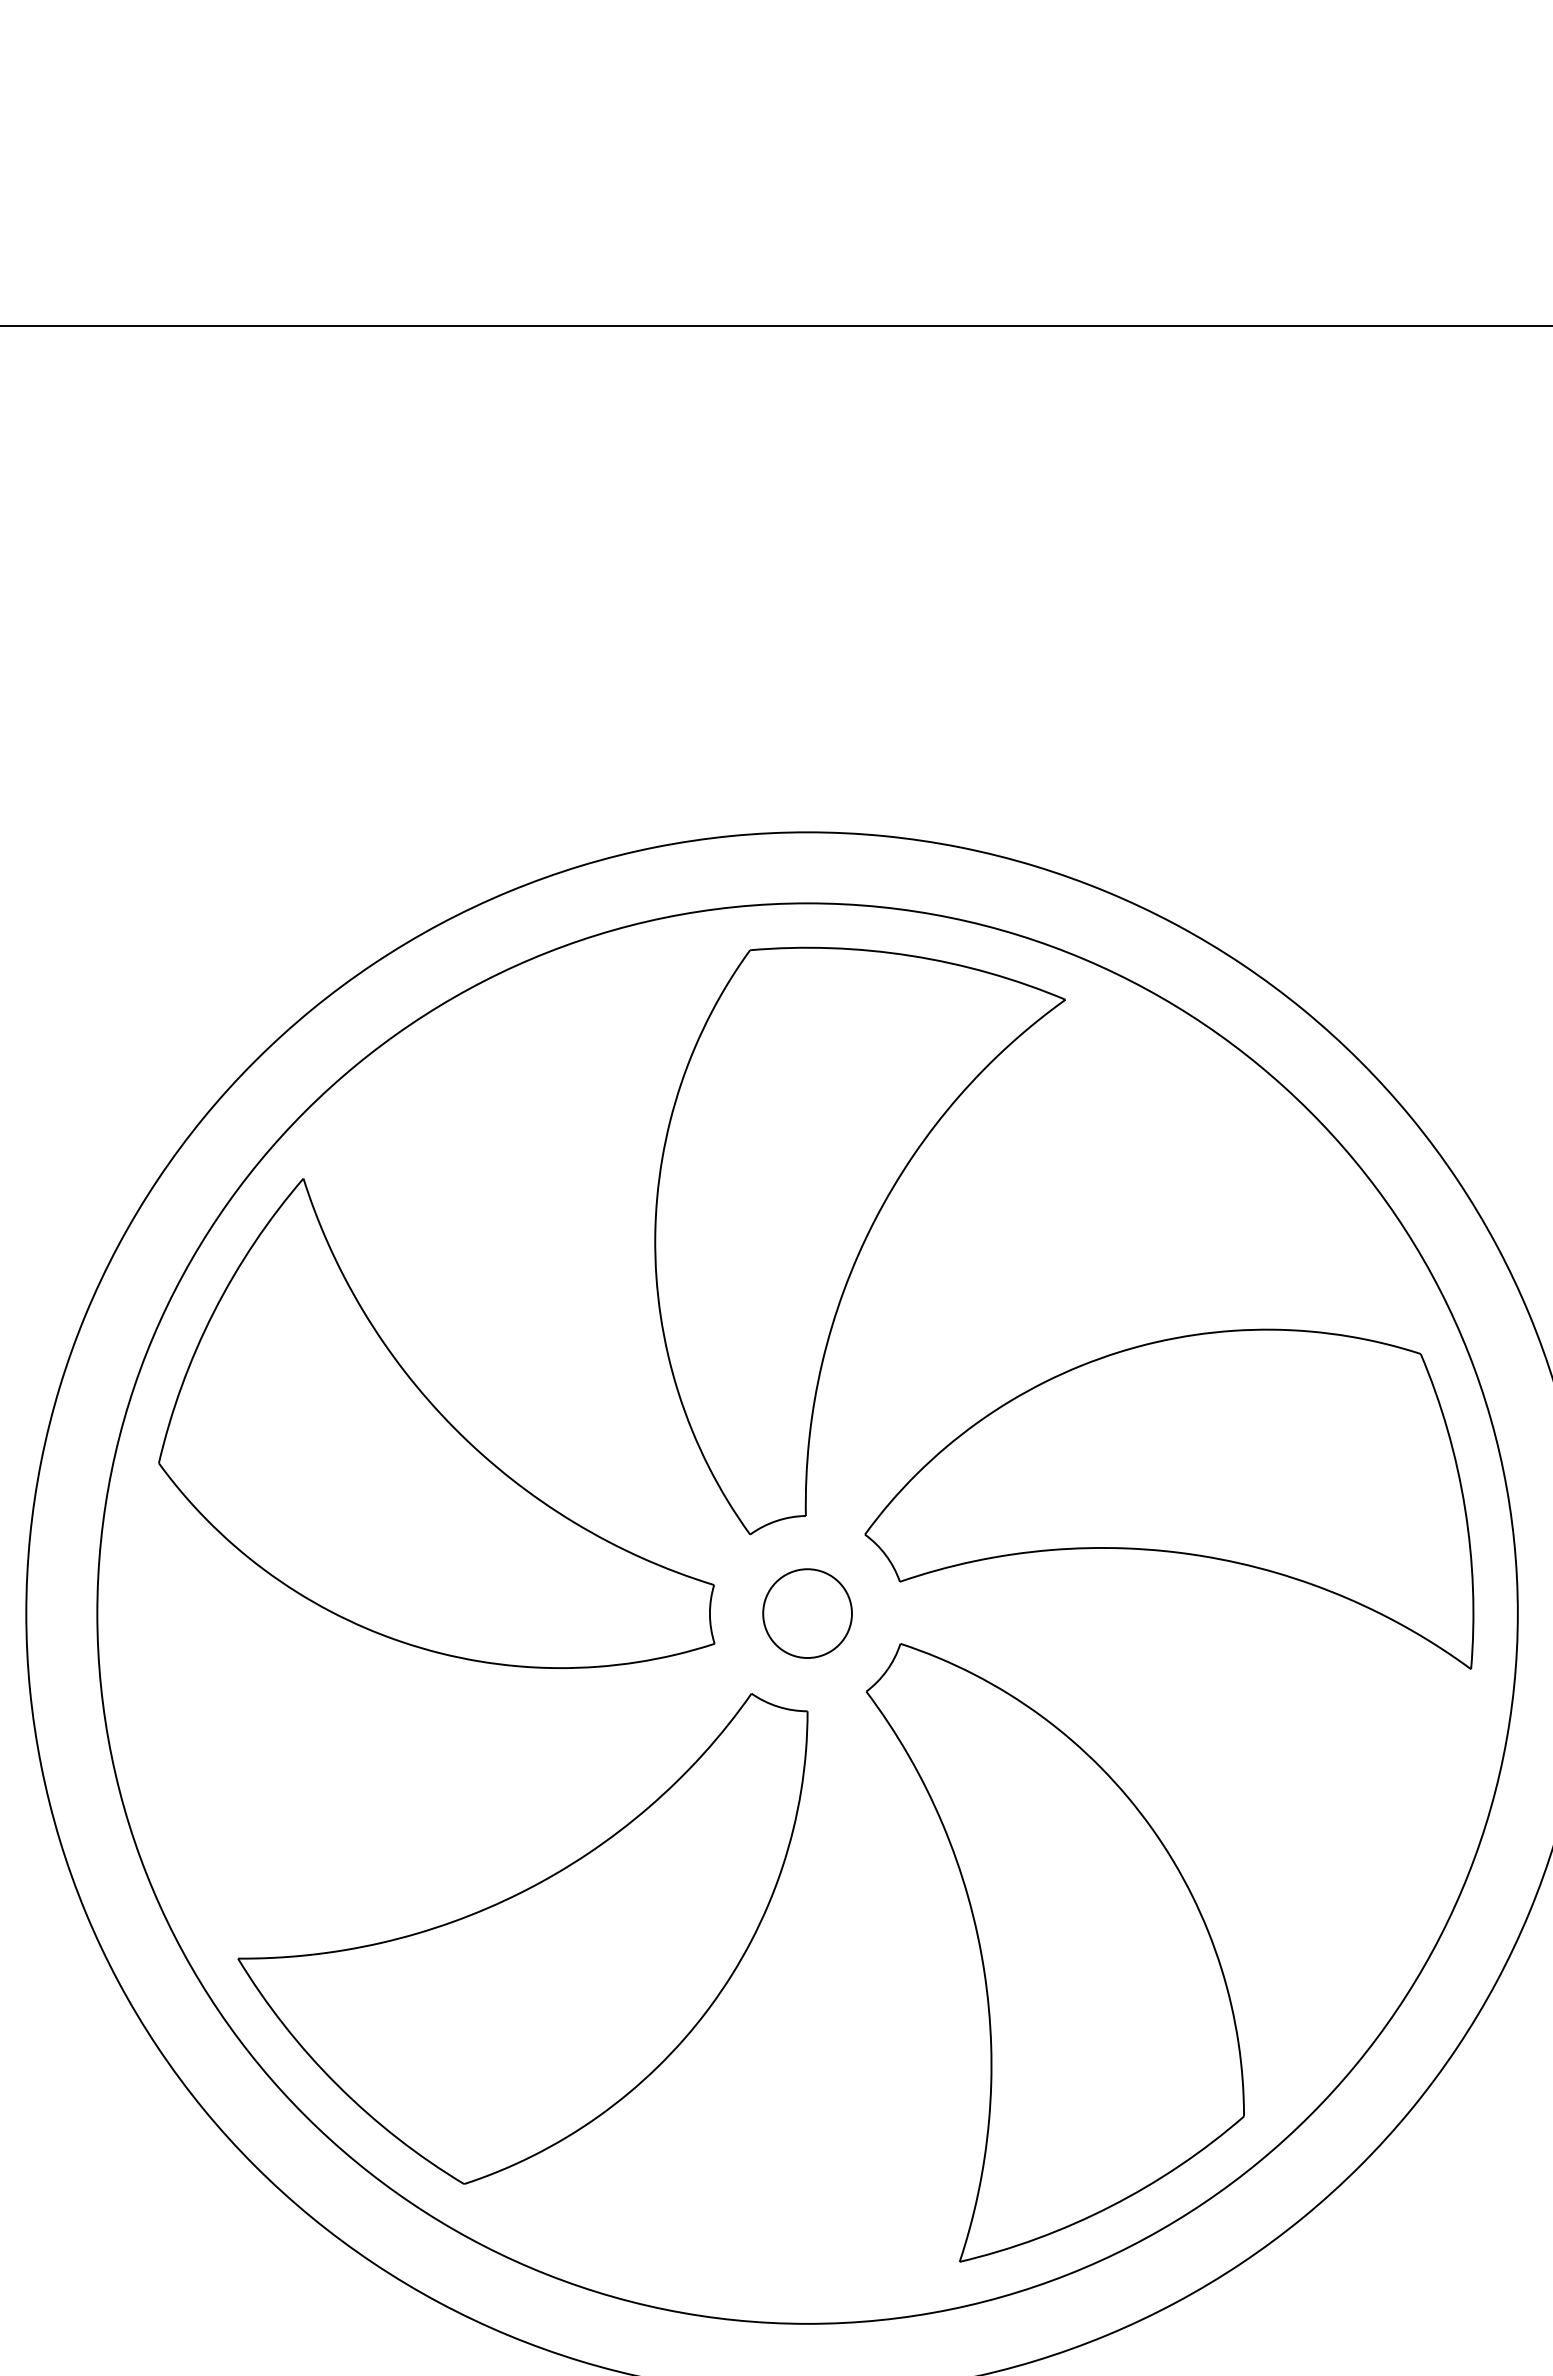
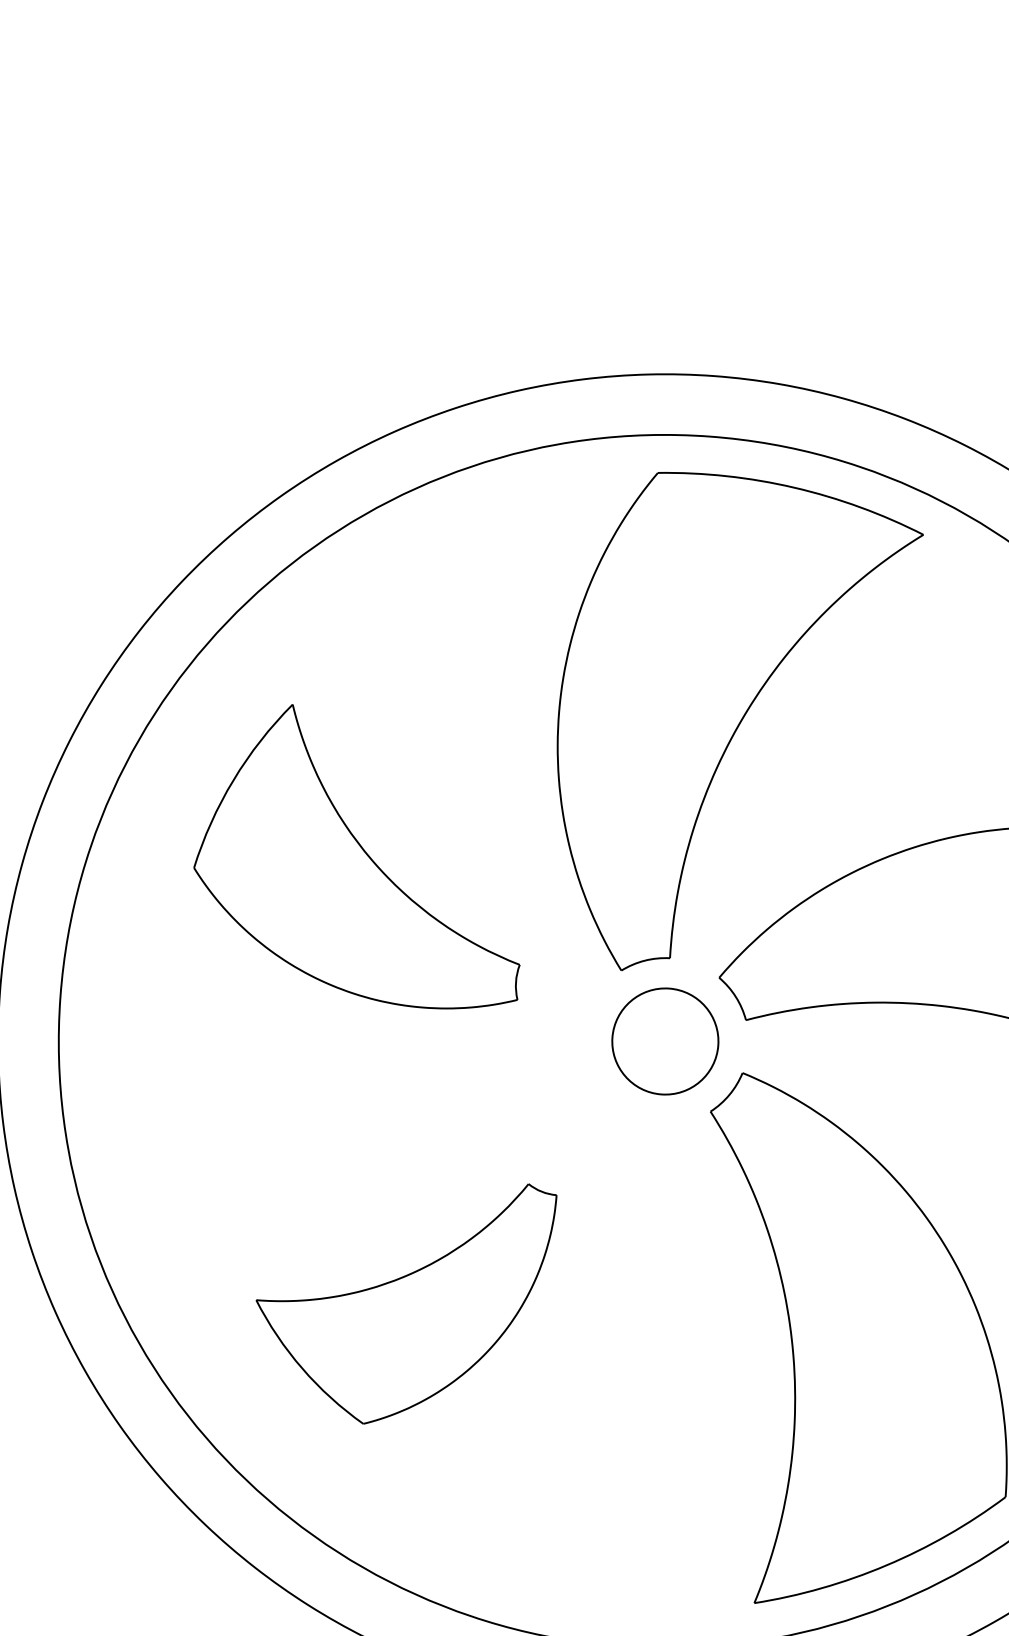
part: (436, 1423) -> (361, 856), size x0.7
circle: (807, 1613) -> (665, 1041), size x1.4
part: (522, 1938) -> (402, 1300), size x0.6

